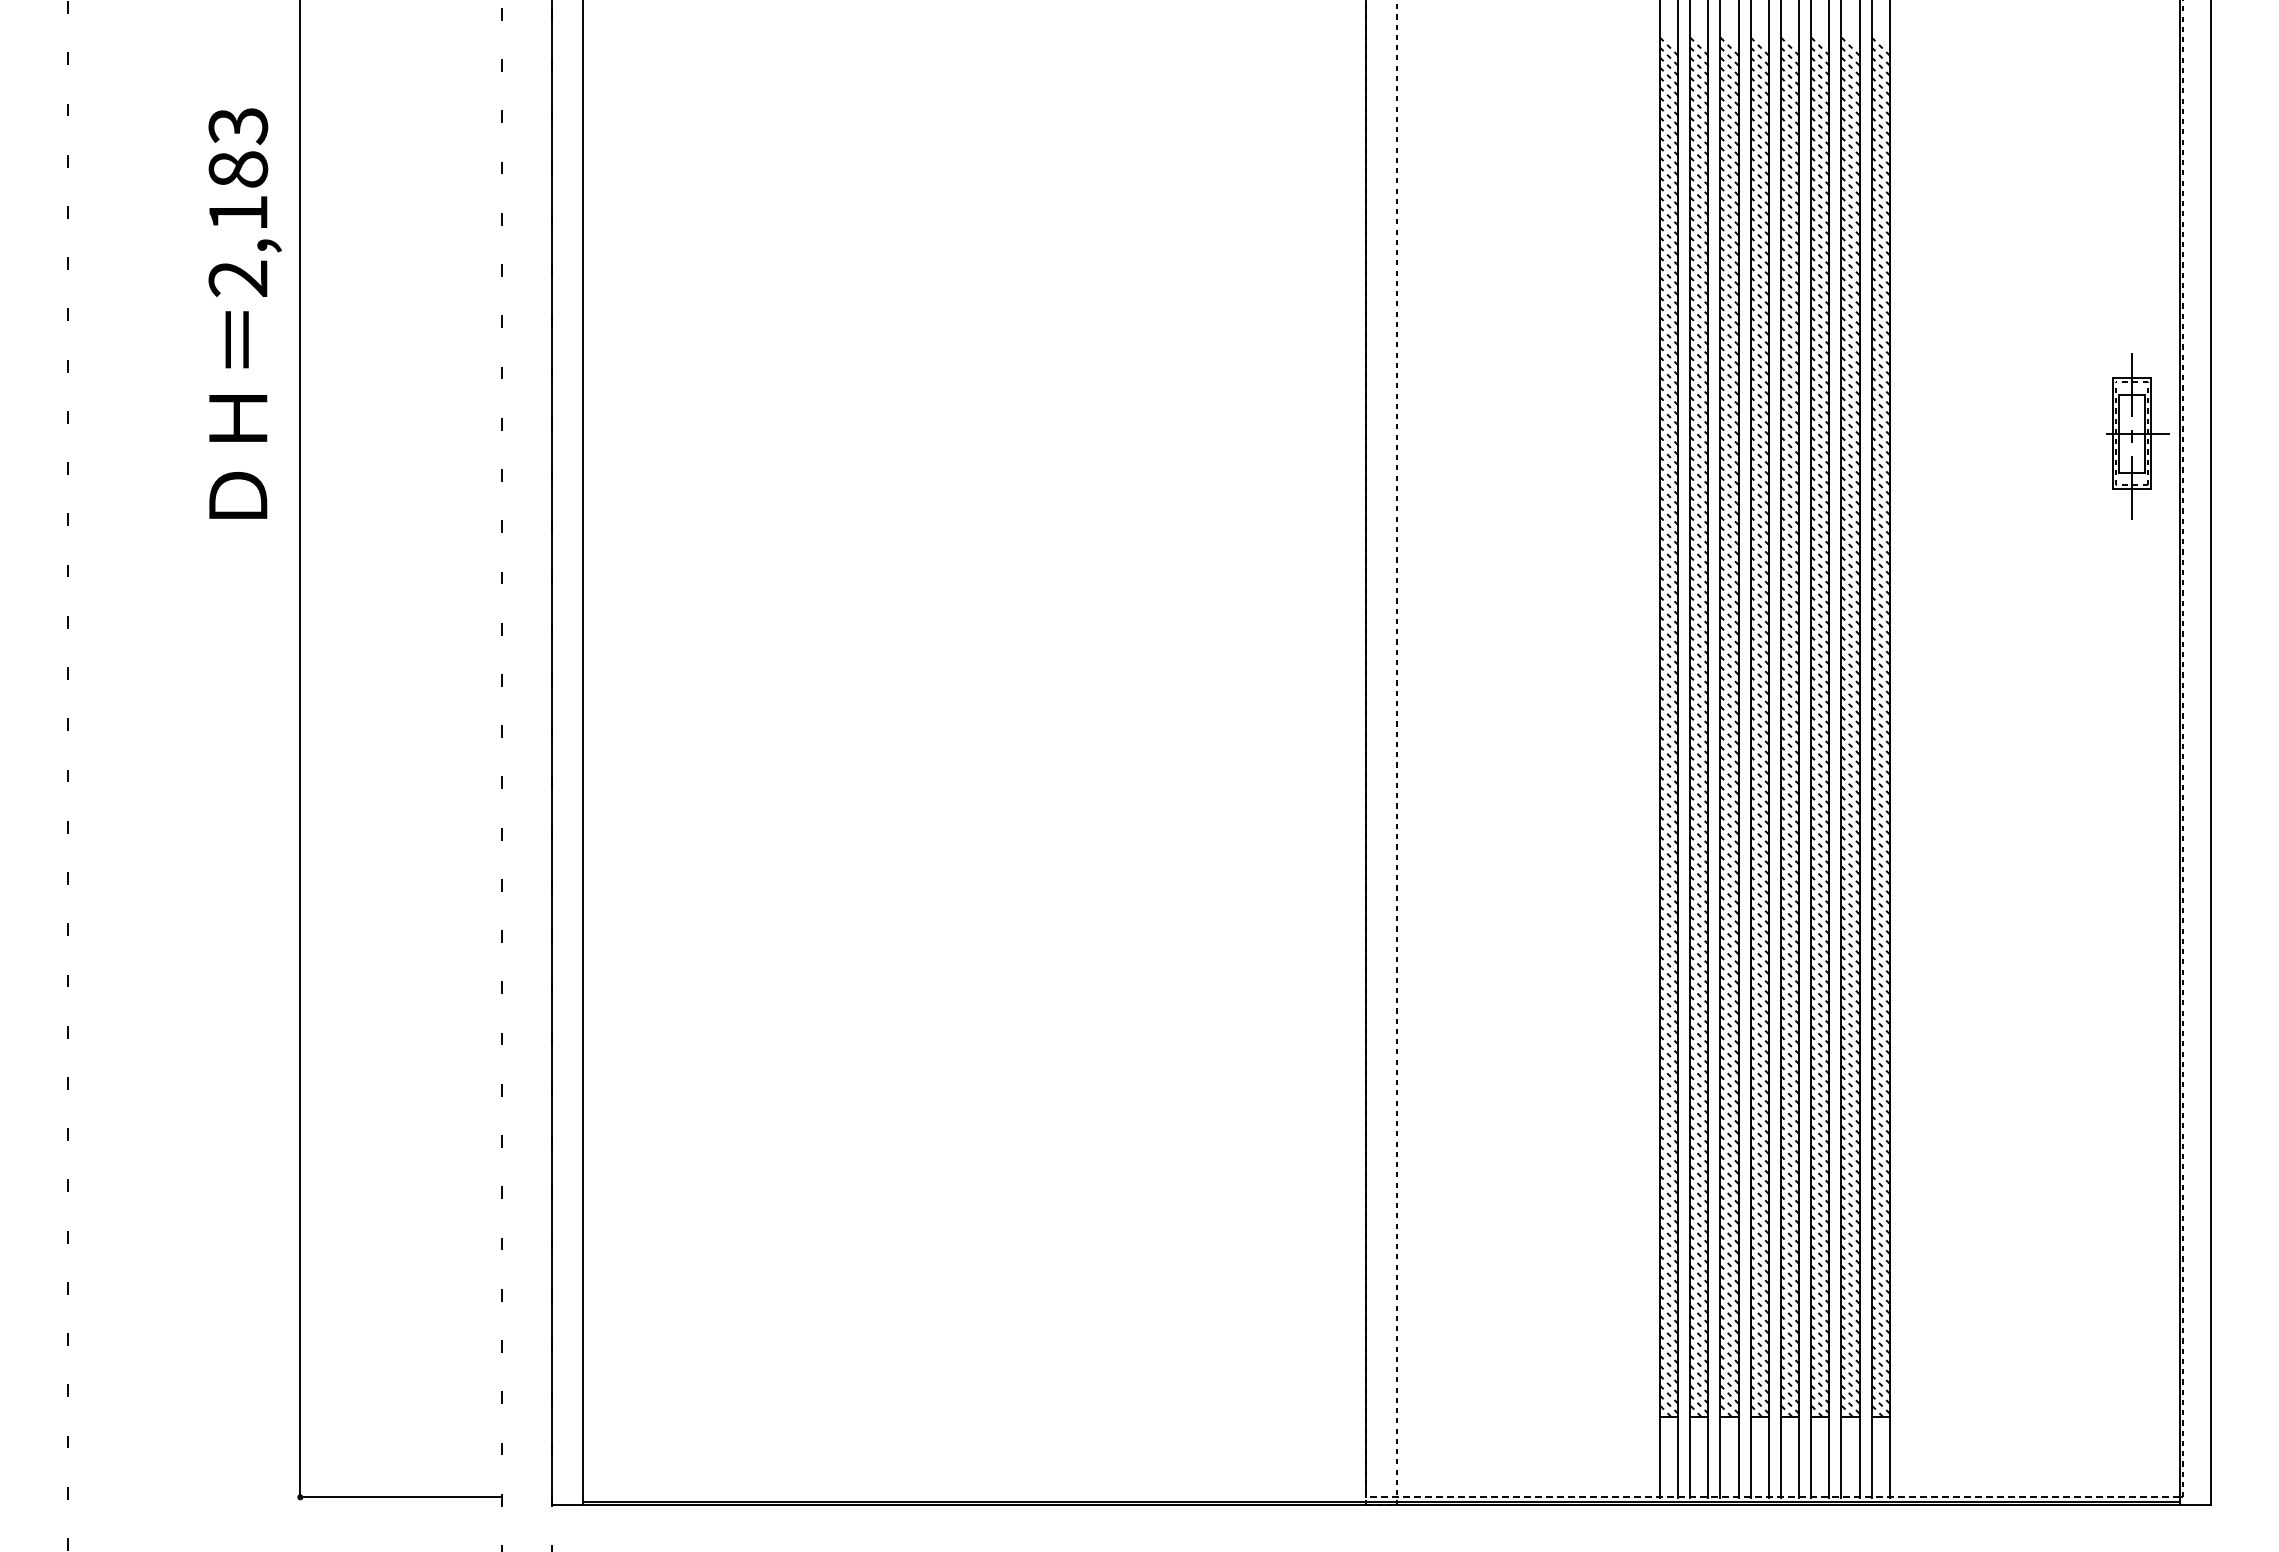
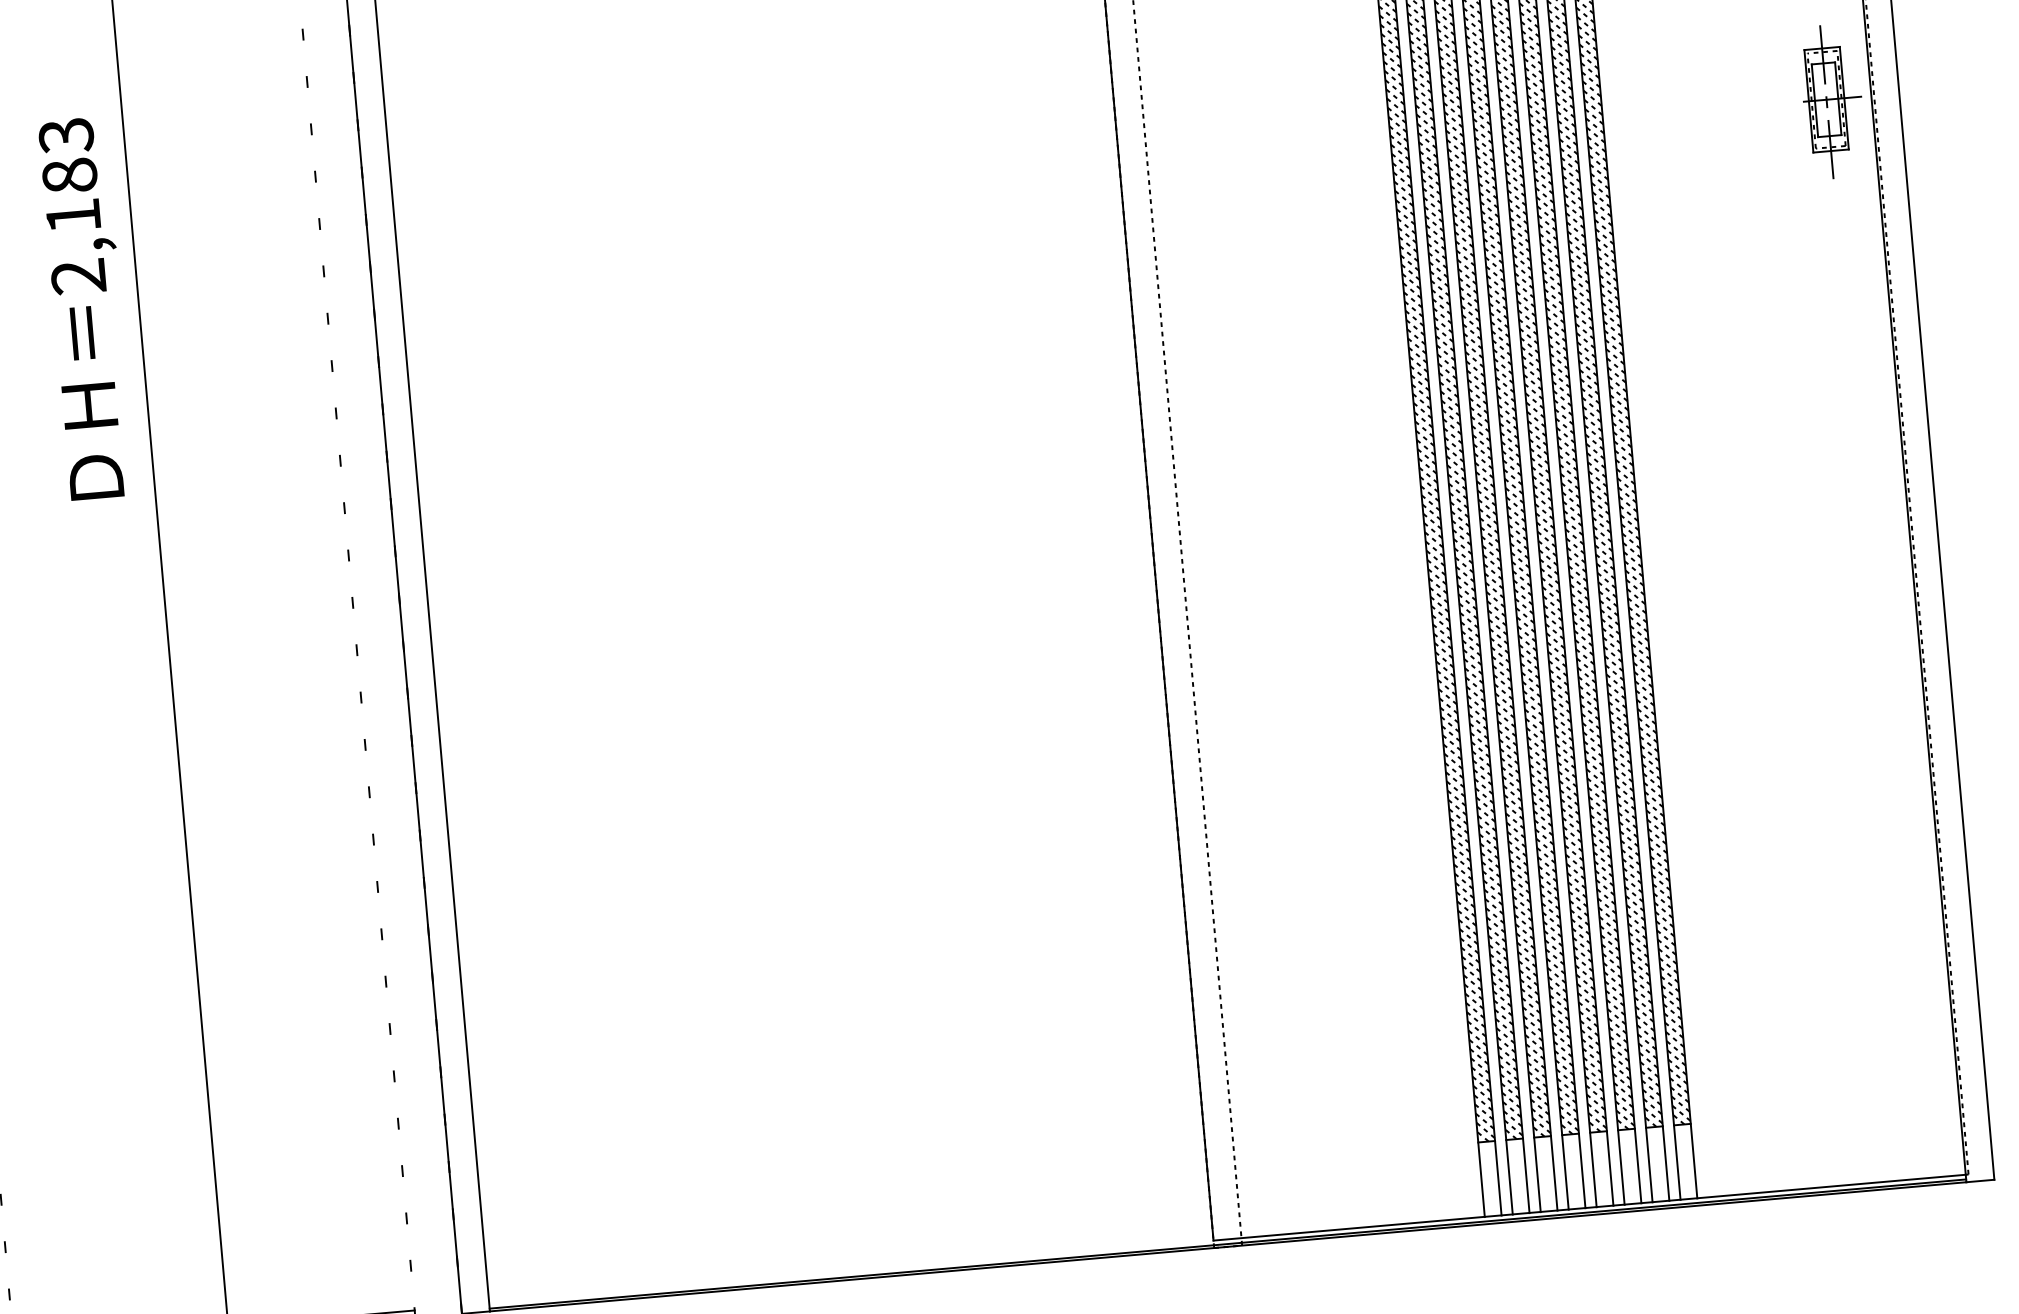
text: (244, 313) -> (87, 308), moved
part: (2137, 436) -> (1831, 101), moved
line: (1773, 1497) -> (1589, 1207), dashed -> solid

